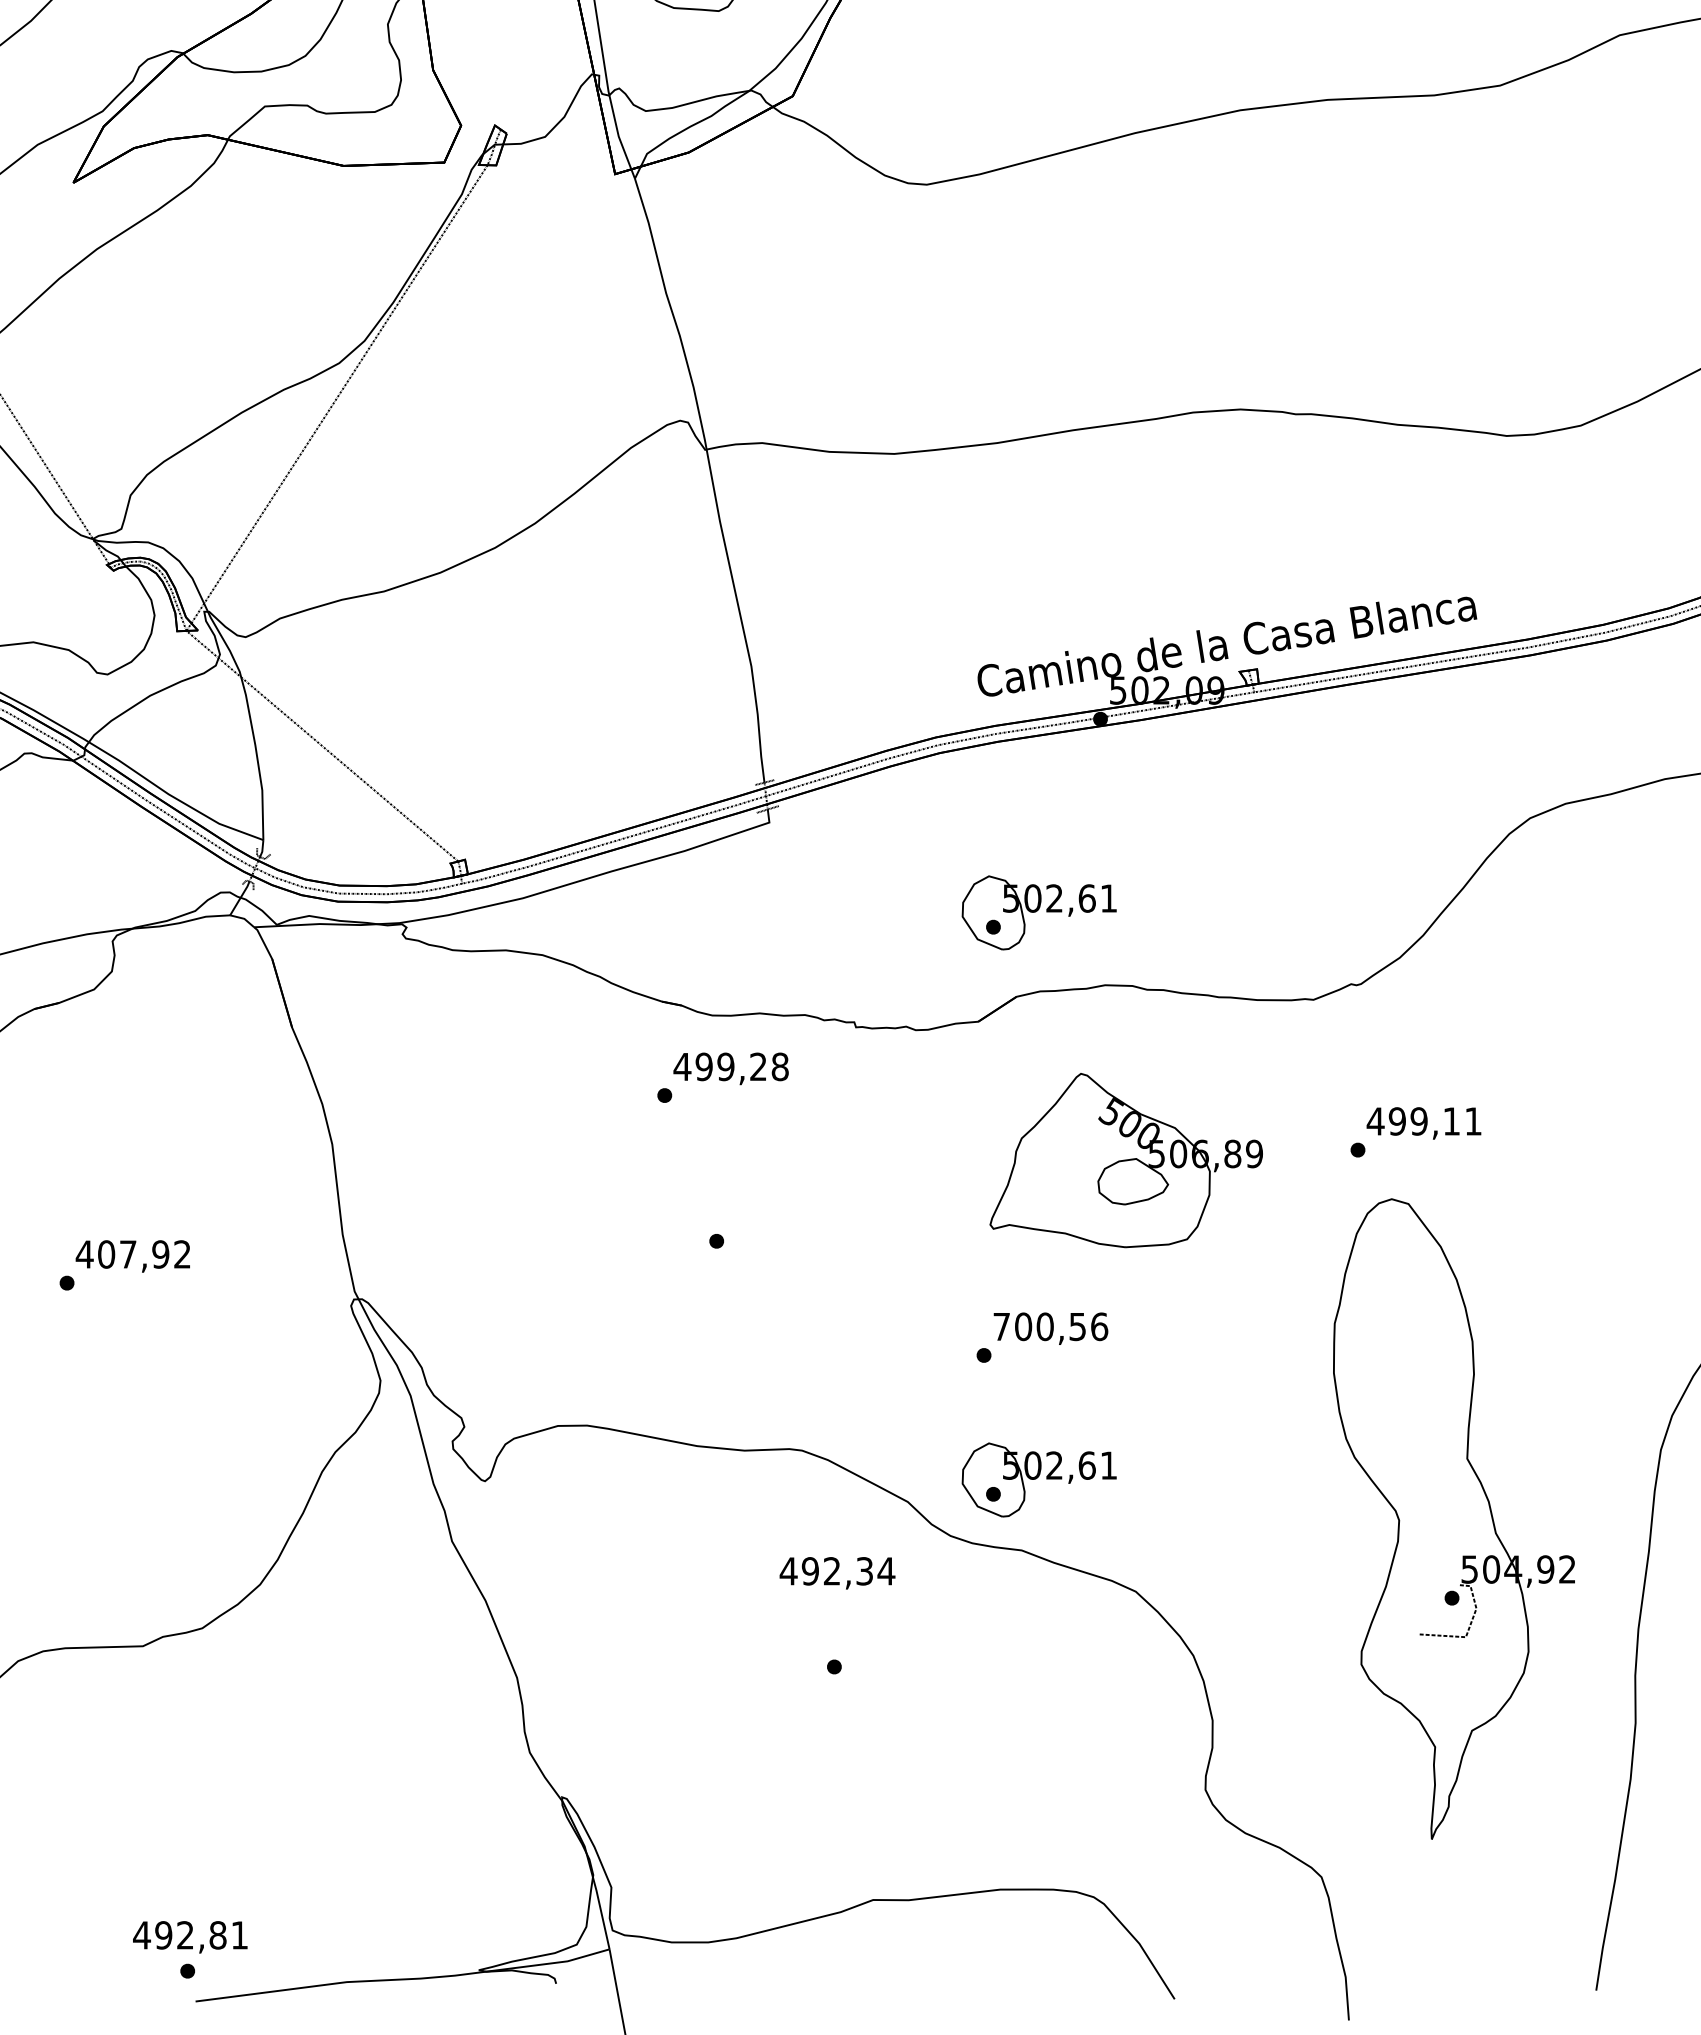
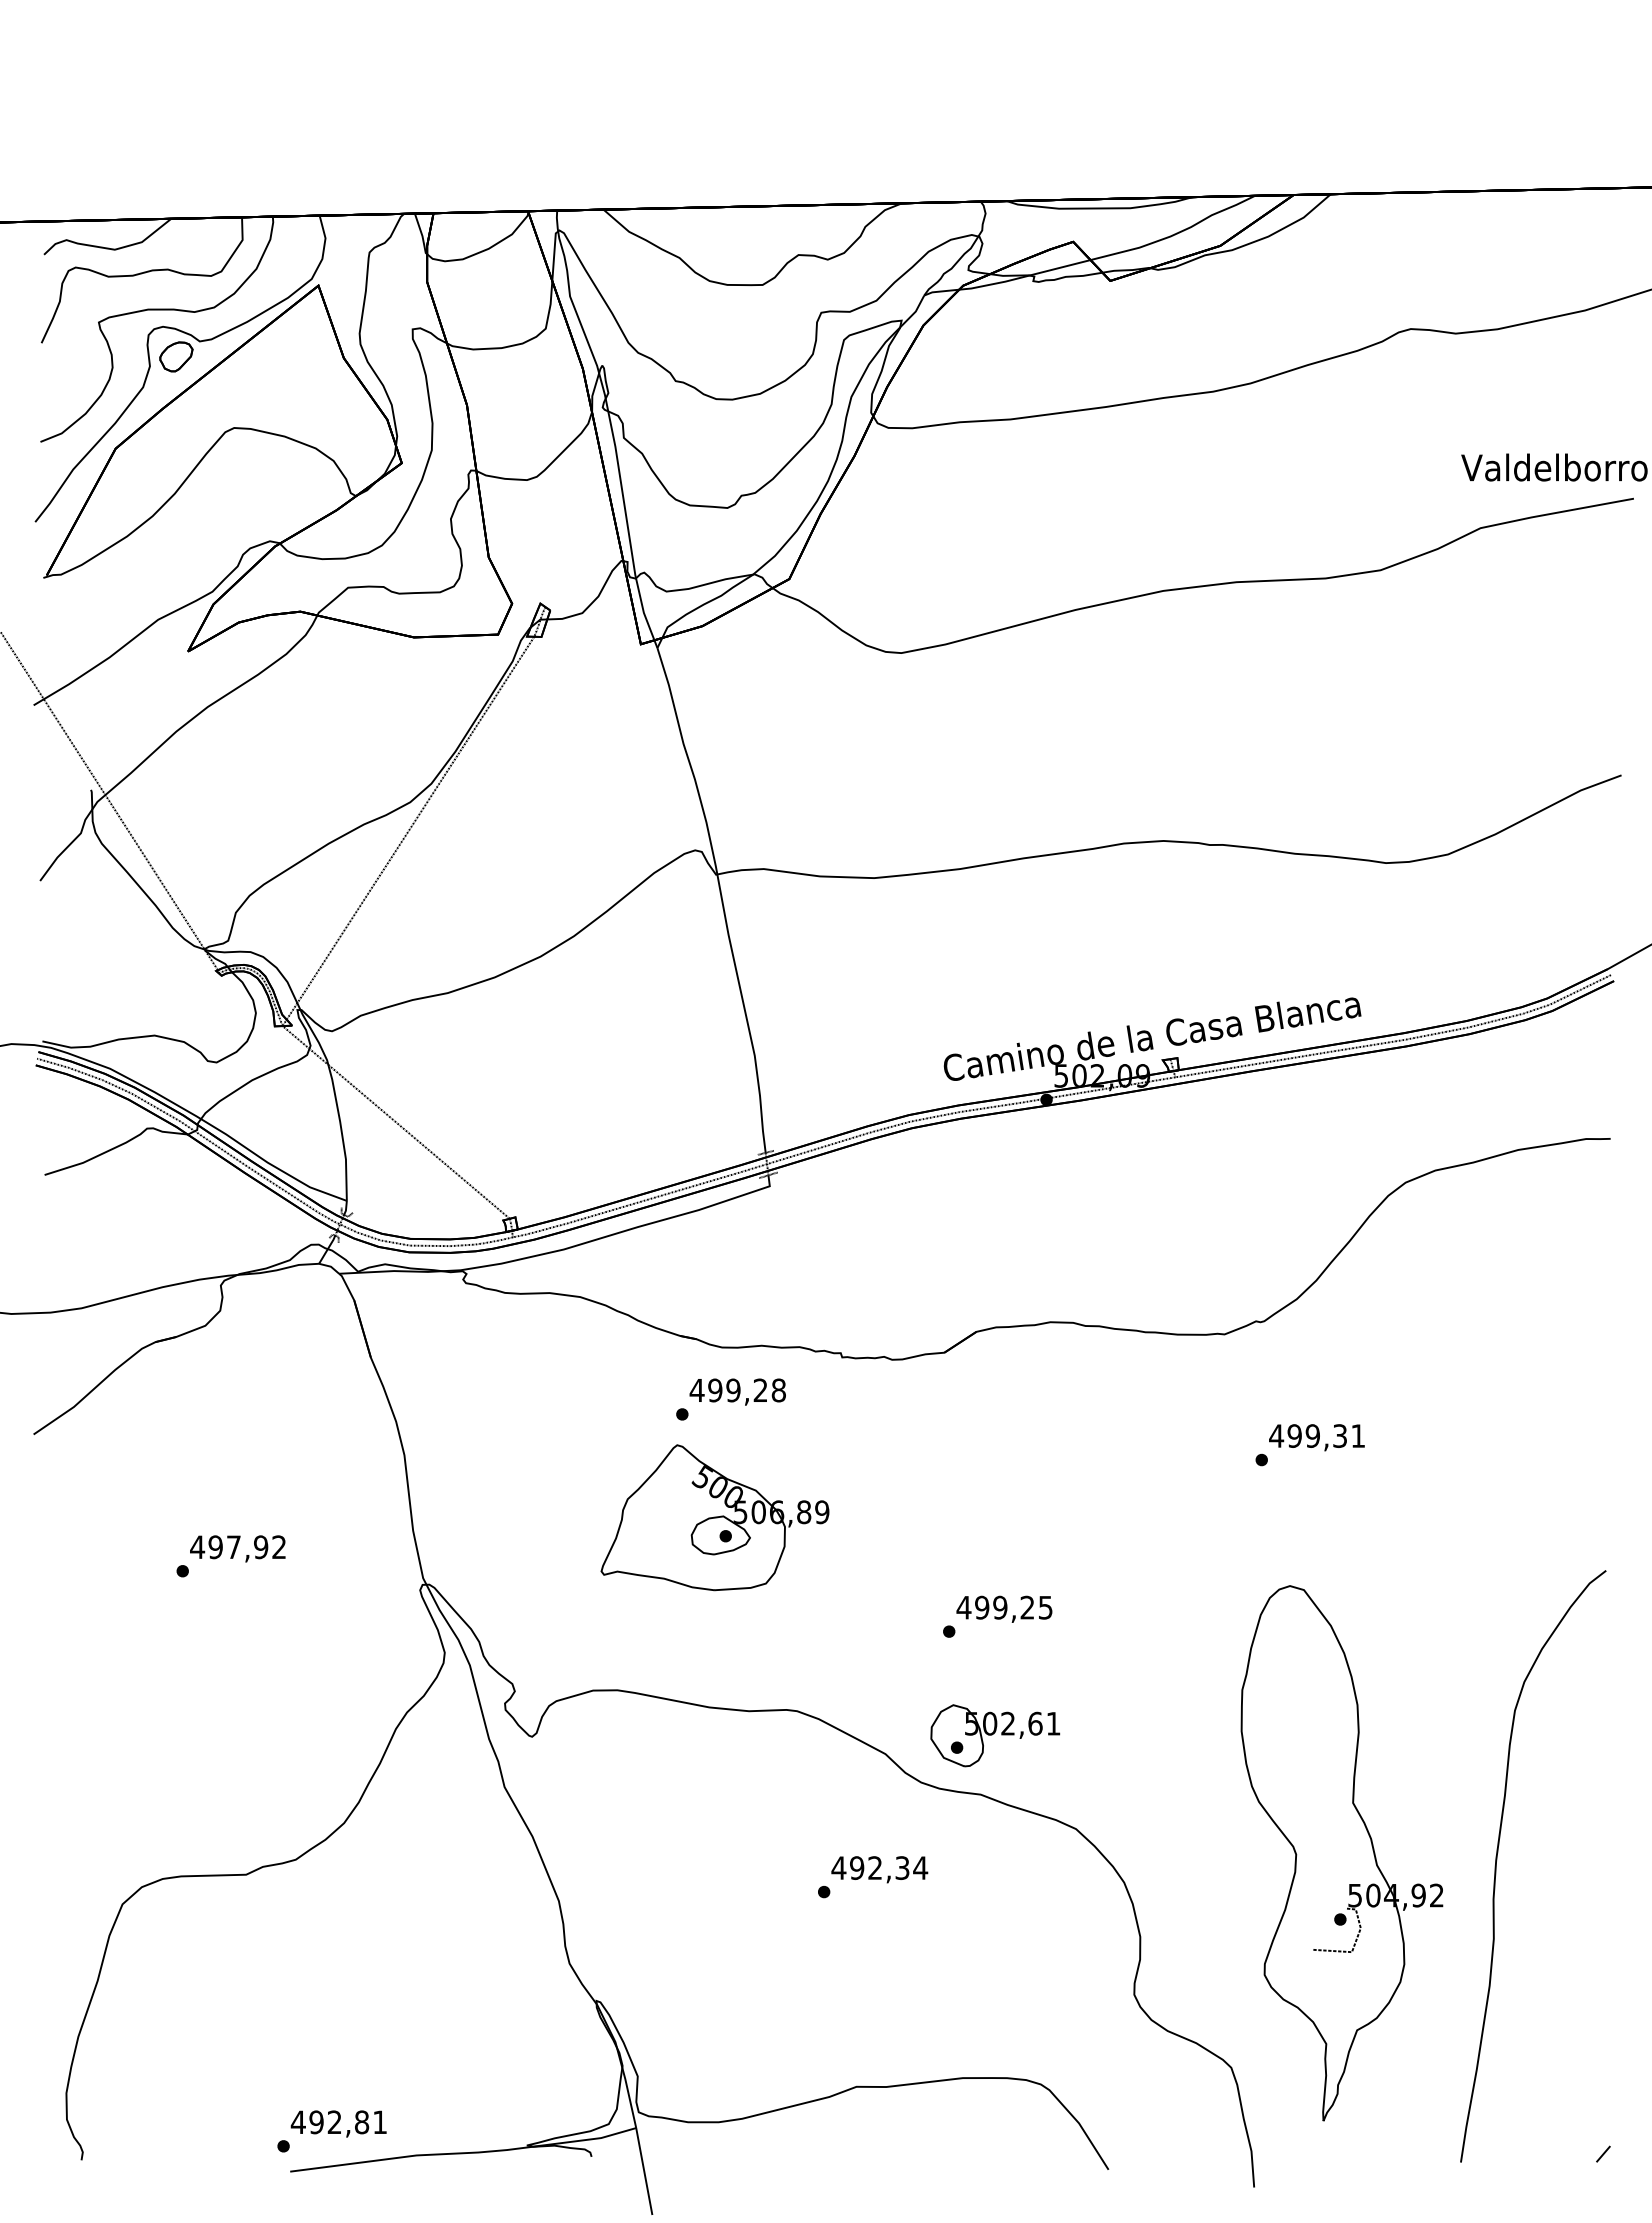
part: (1039, 912) -> (995, 1261), removed
text: (1450, 1120) -> (1339, 1435), 499,11 -> 499,31
part: (1125, 1160) -> (714, 1517), moved
text: (106, 1254) -> (215, 1547), 407,92 -> 497,92
text: (1050, 1326) -> (1004, 1607), 700,56 -> 499,25
part: (1453, 1519) -> (1341, 1853), moved
text: (837, 1573) -> (879, 1869), moved
text: (189, 1936) -> (338, 2123), moved

